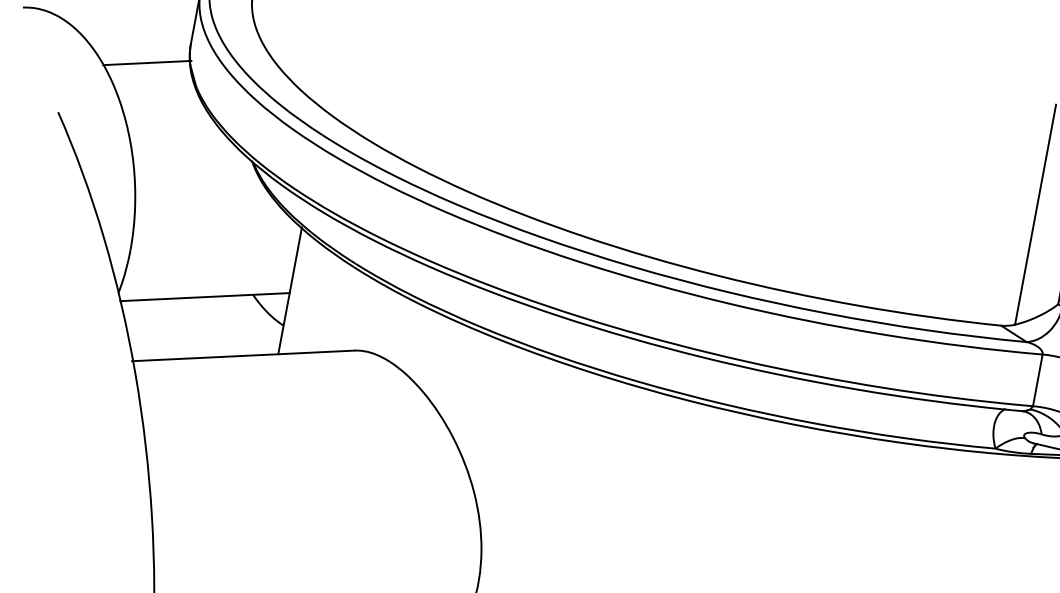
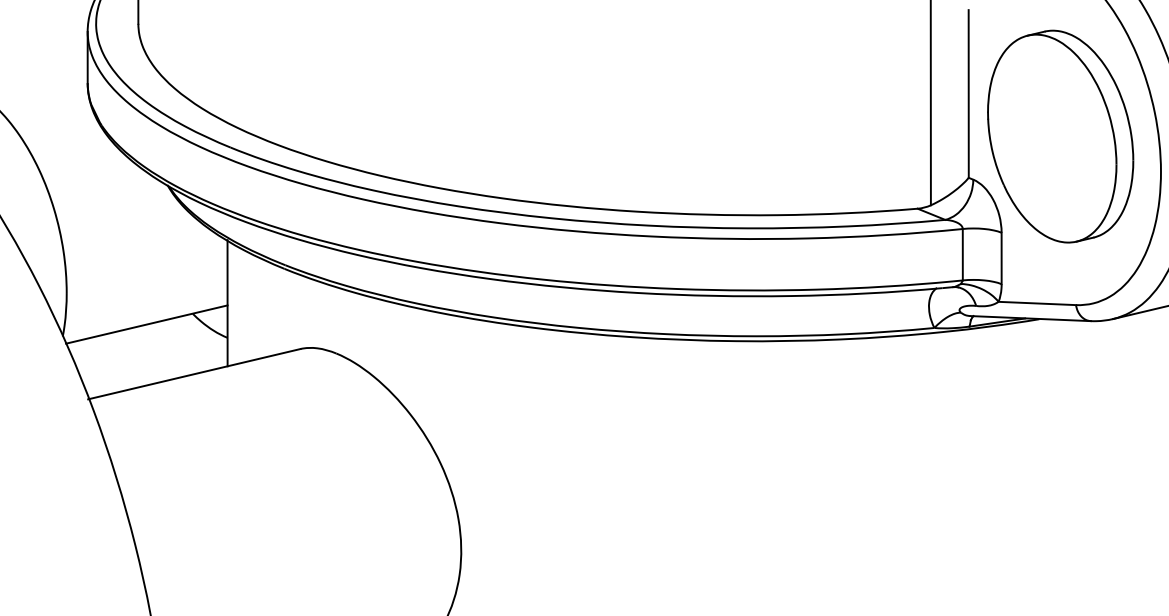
line: (147, 62) -> (49, 109), removed

